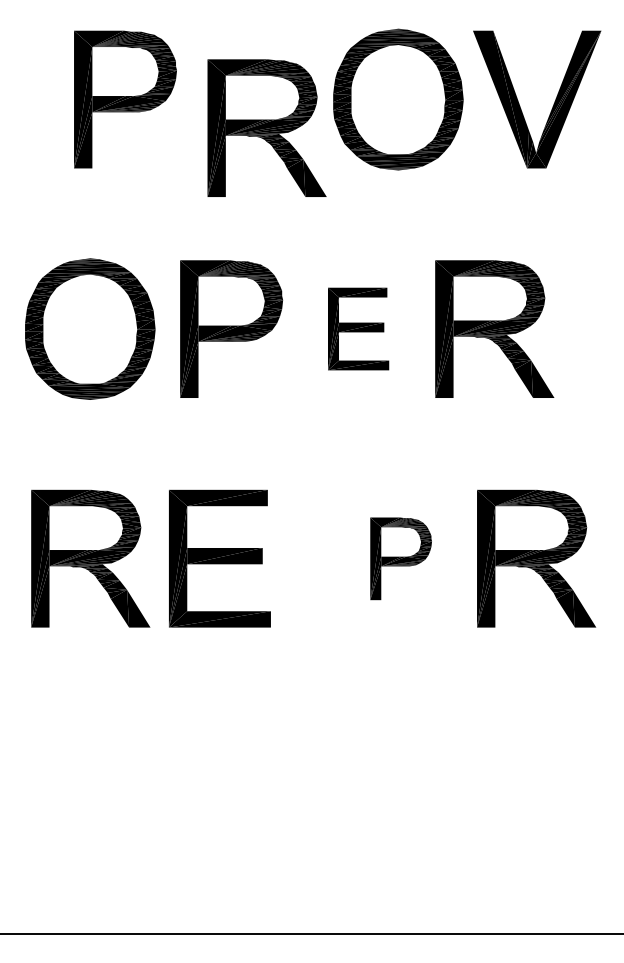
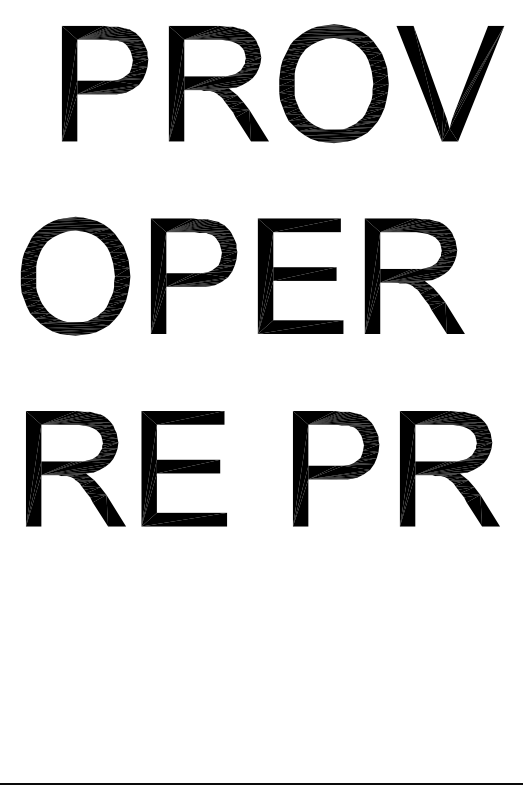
part: (266, 127) -> (218, 83), moved
part: (358, 328) -> (300, 275), size x1.67
part: (401, 558) -> (336, 468), size x1.67

